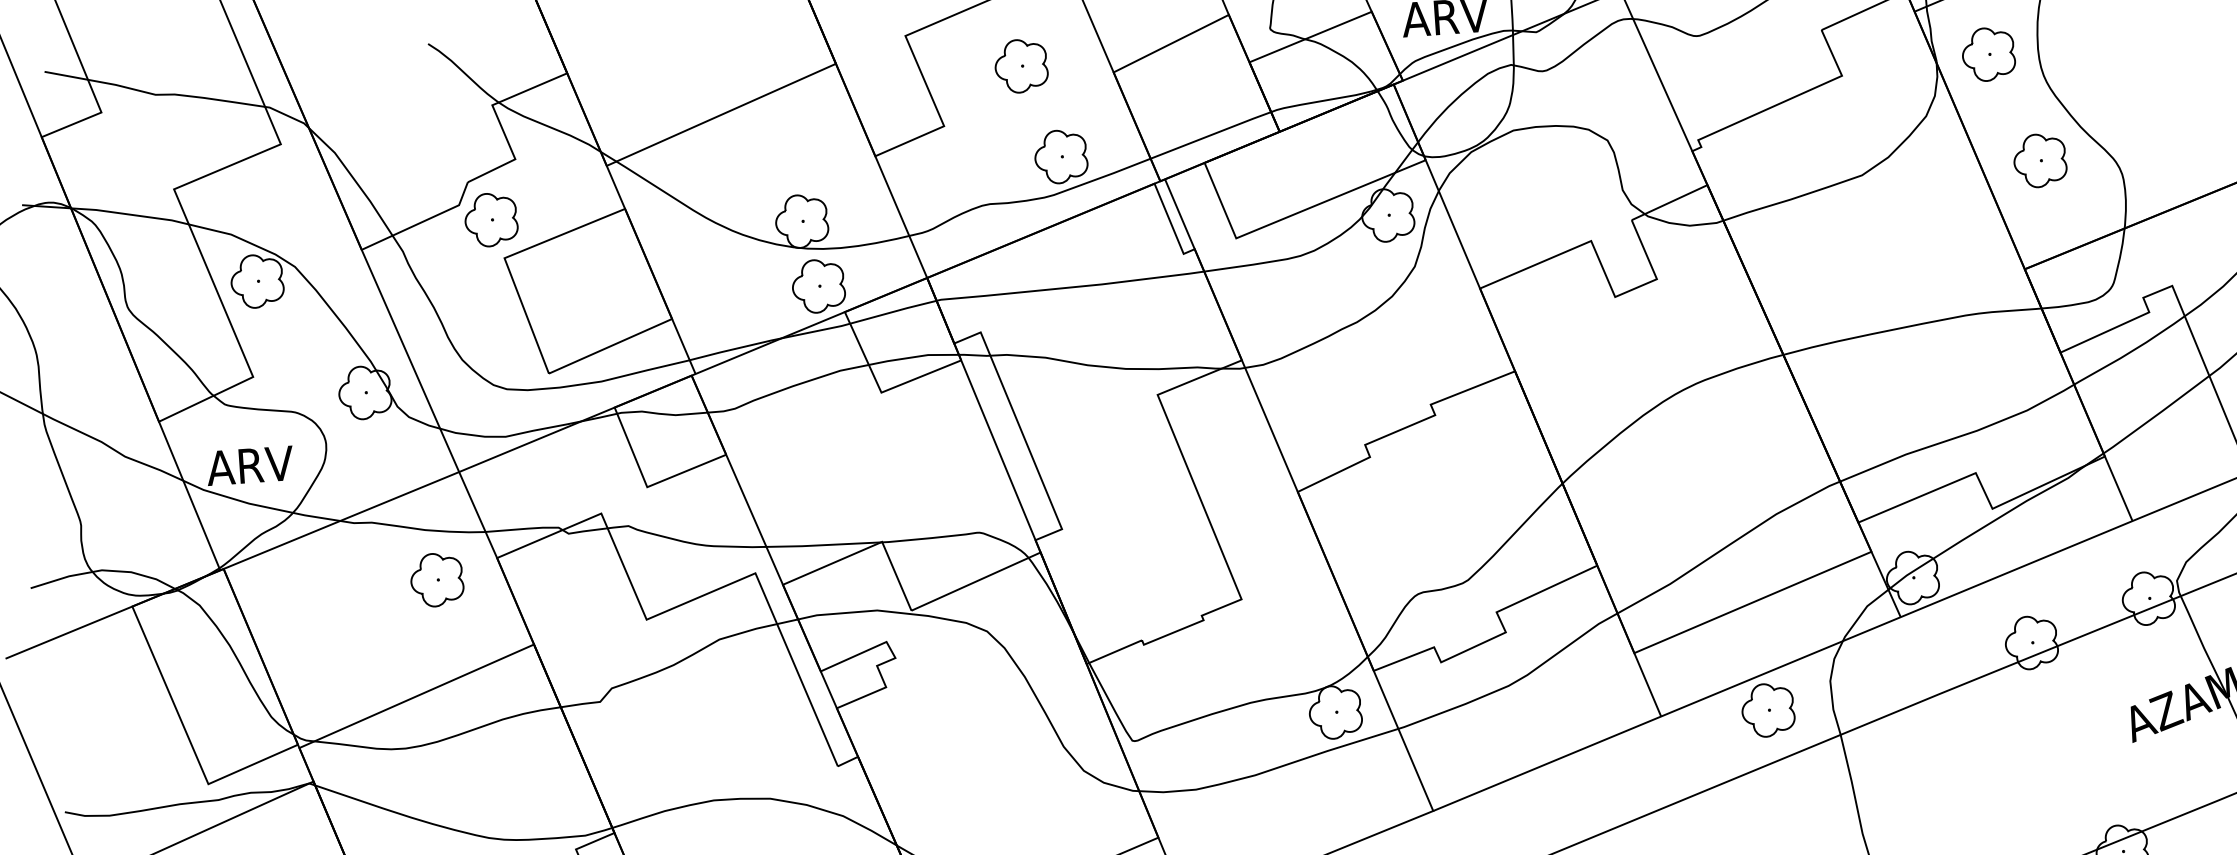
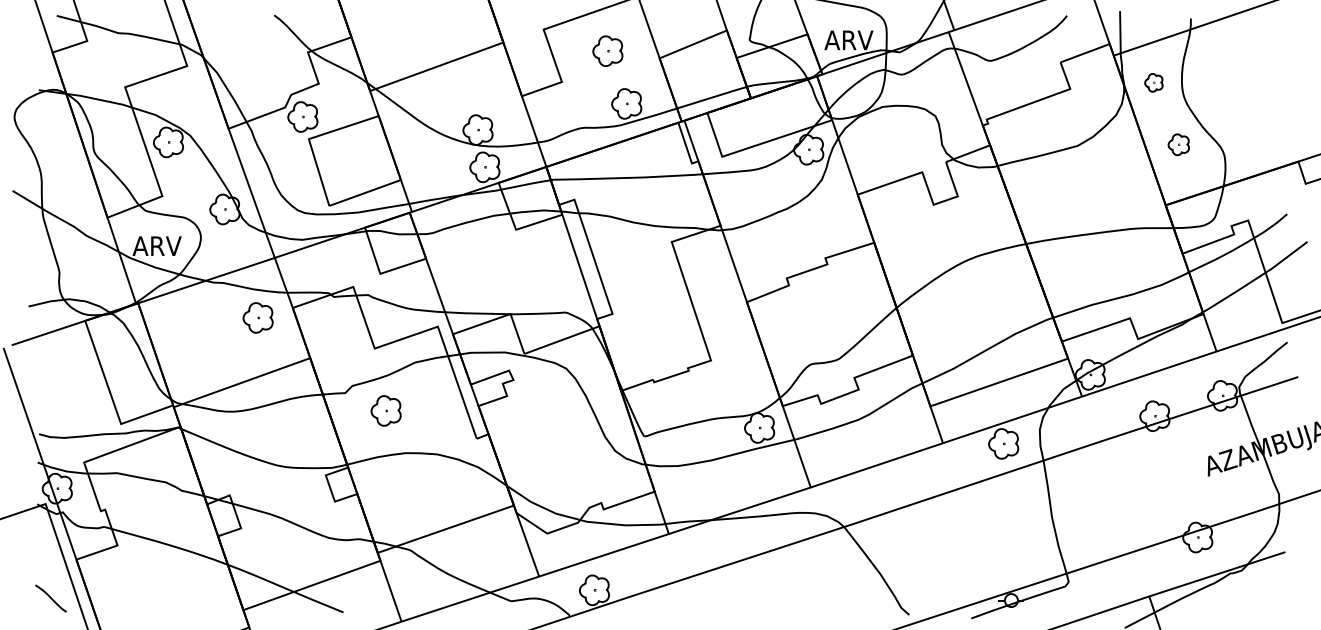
part: (1988, 54) -> (1153, 82), size x0.6
part: (2039, 160) -> (1178, 144), size x0.7
part: (673, 727) -> (385, 410), added

